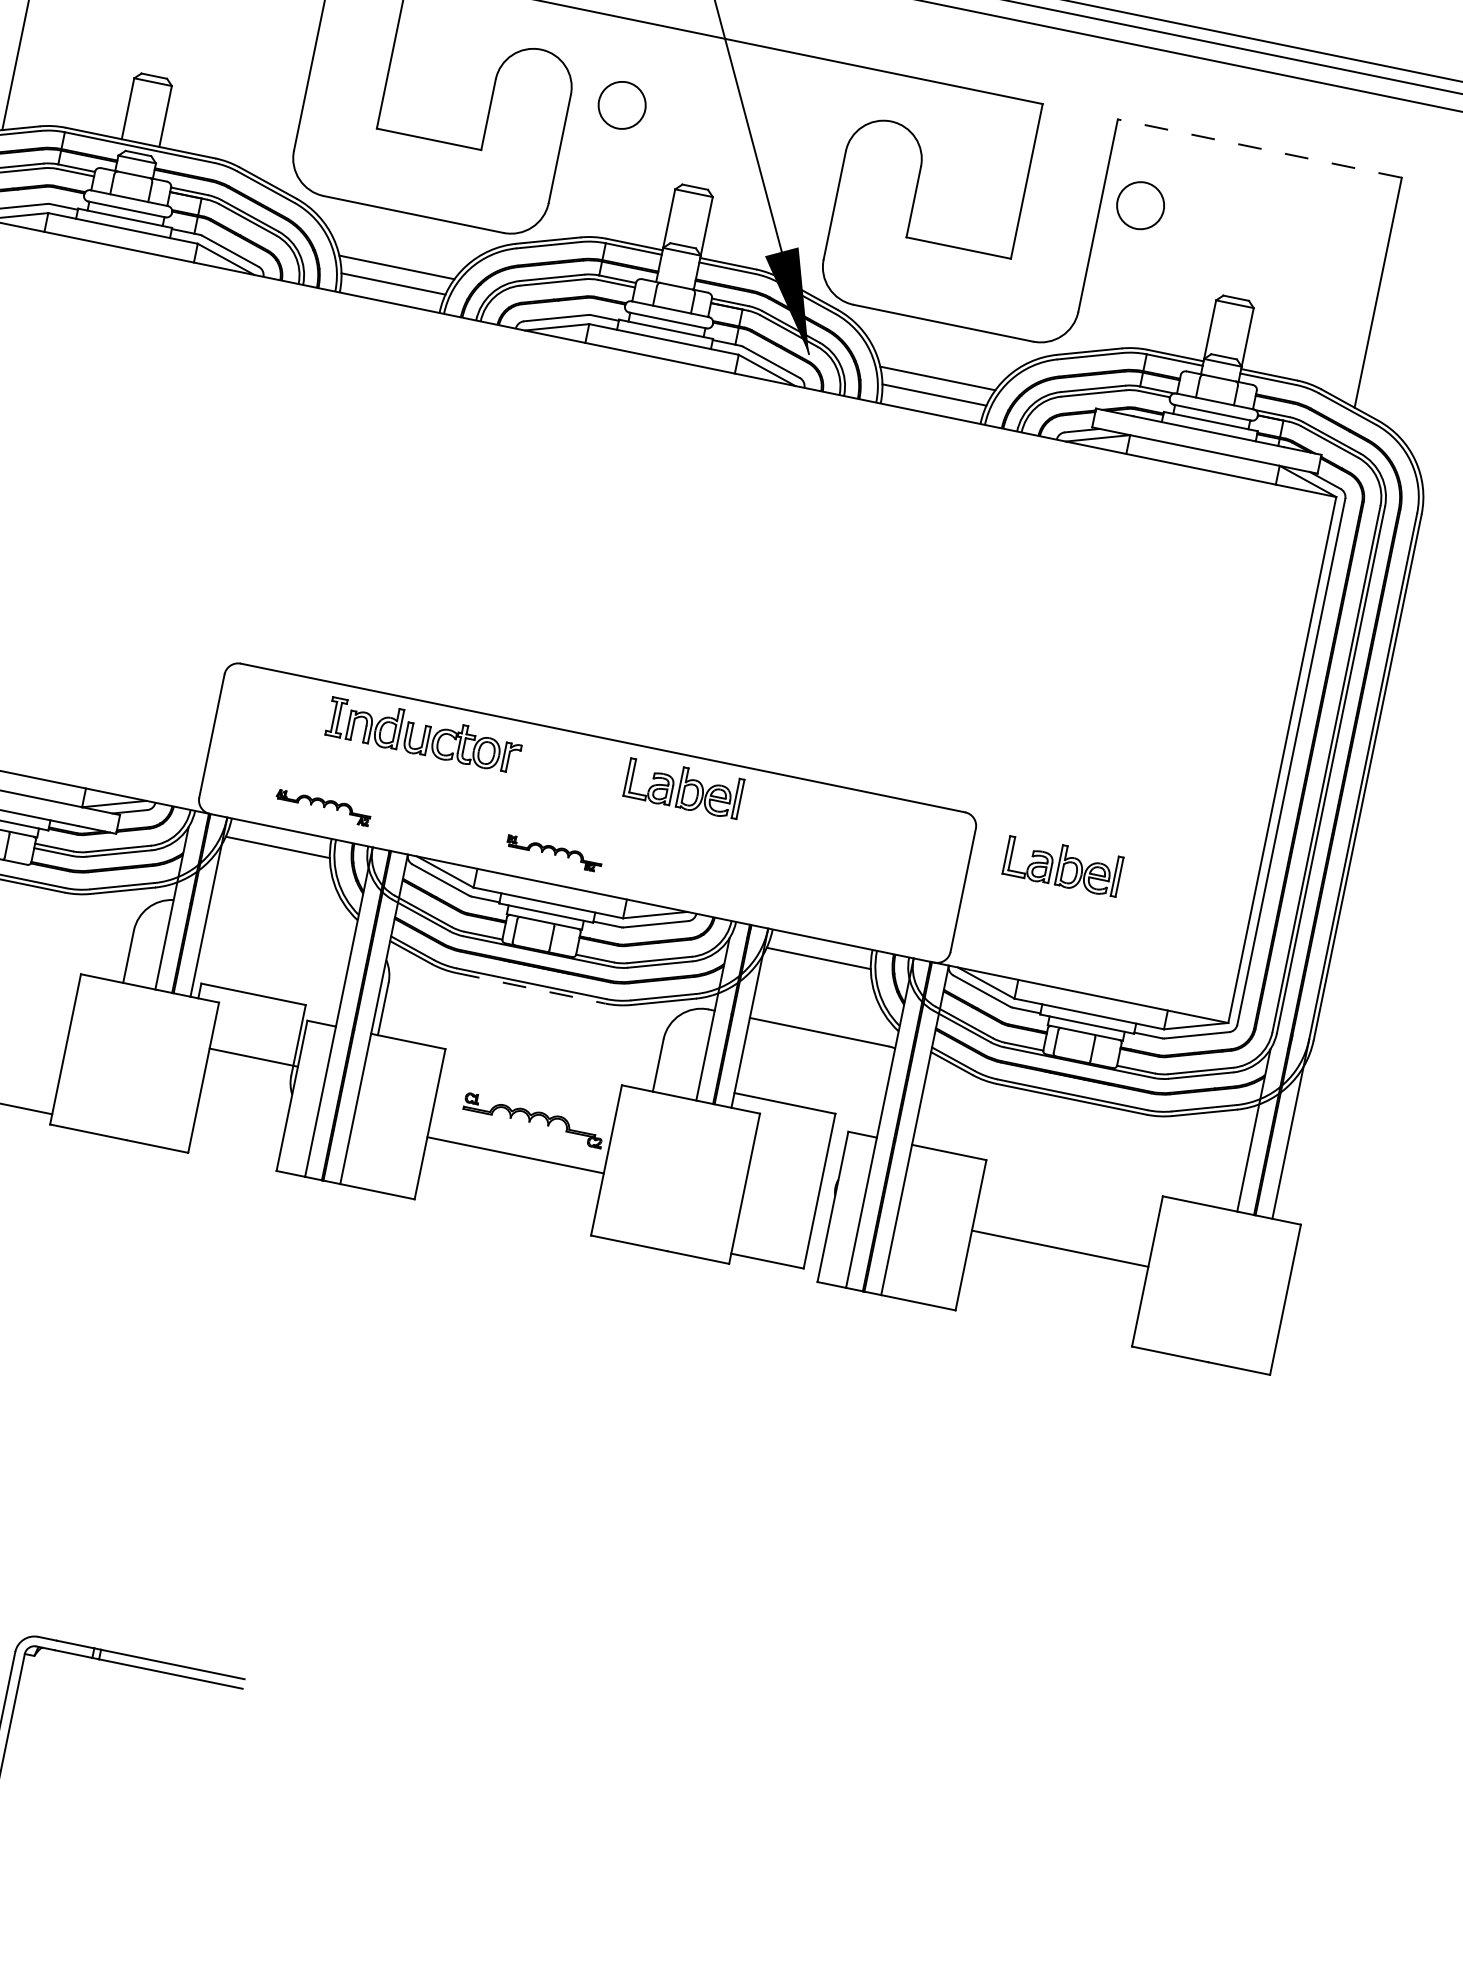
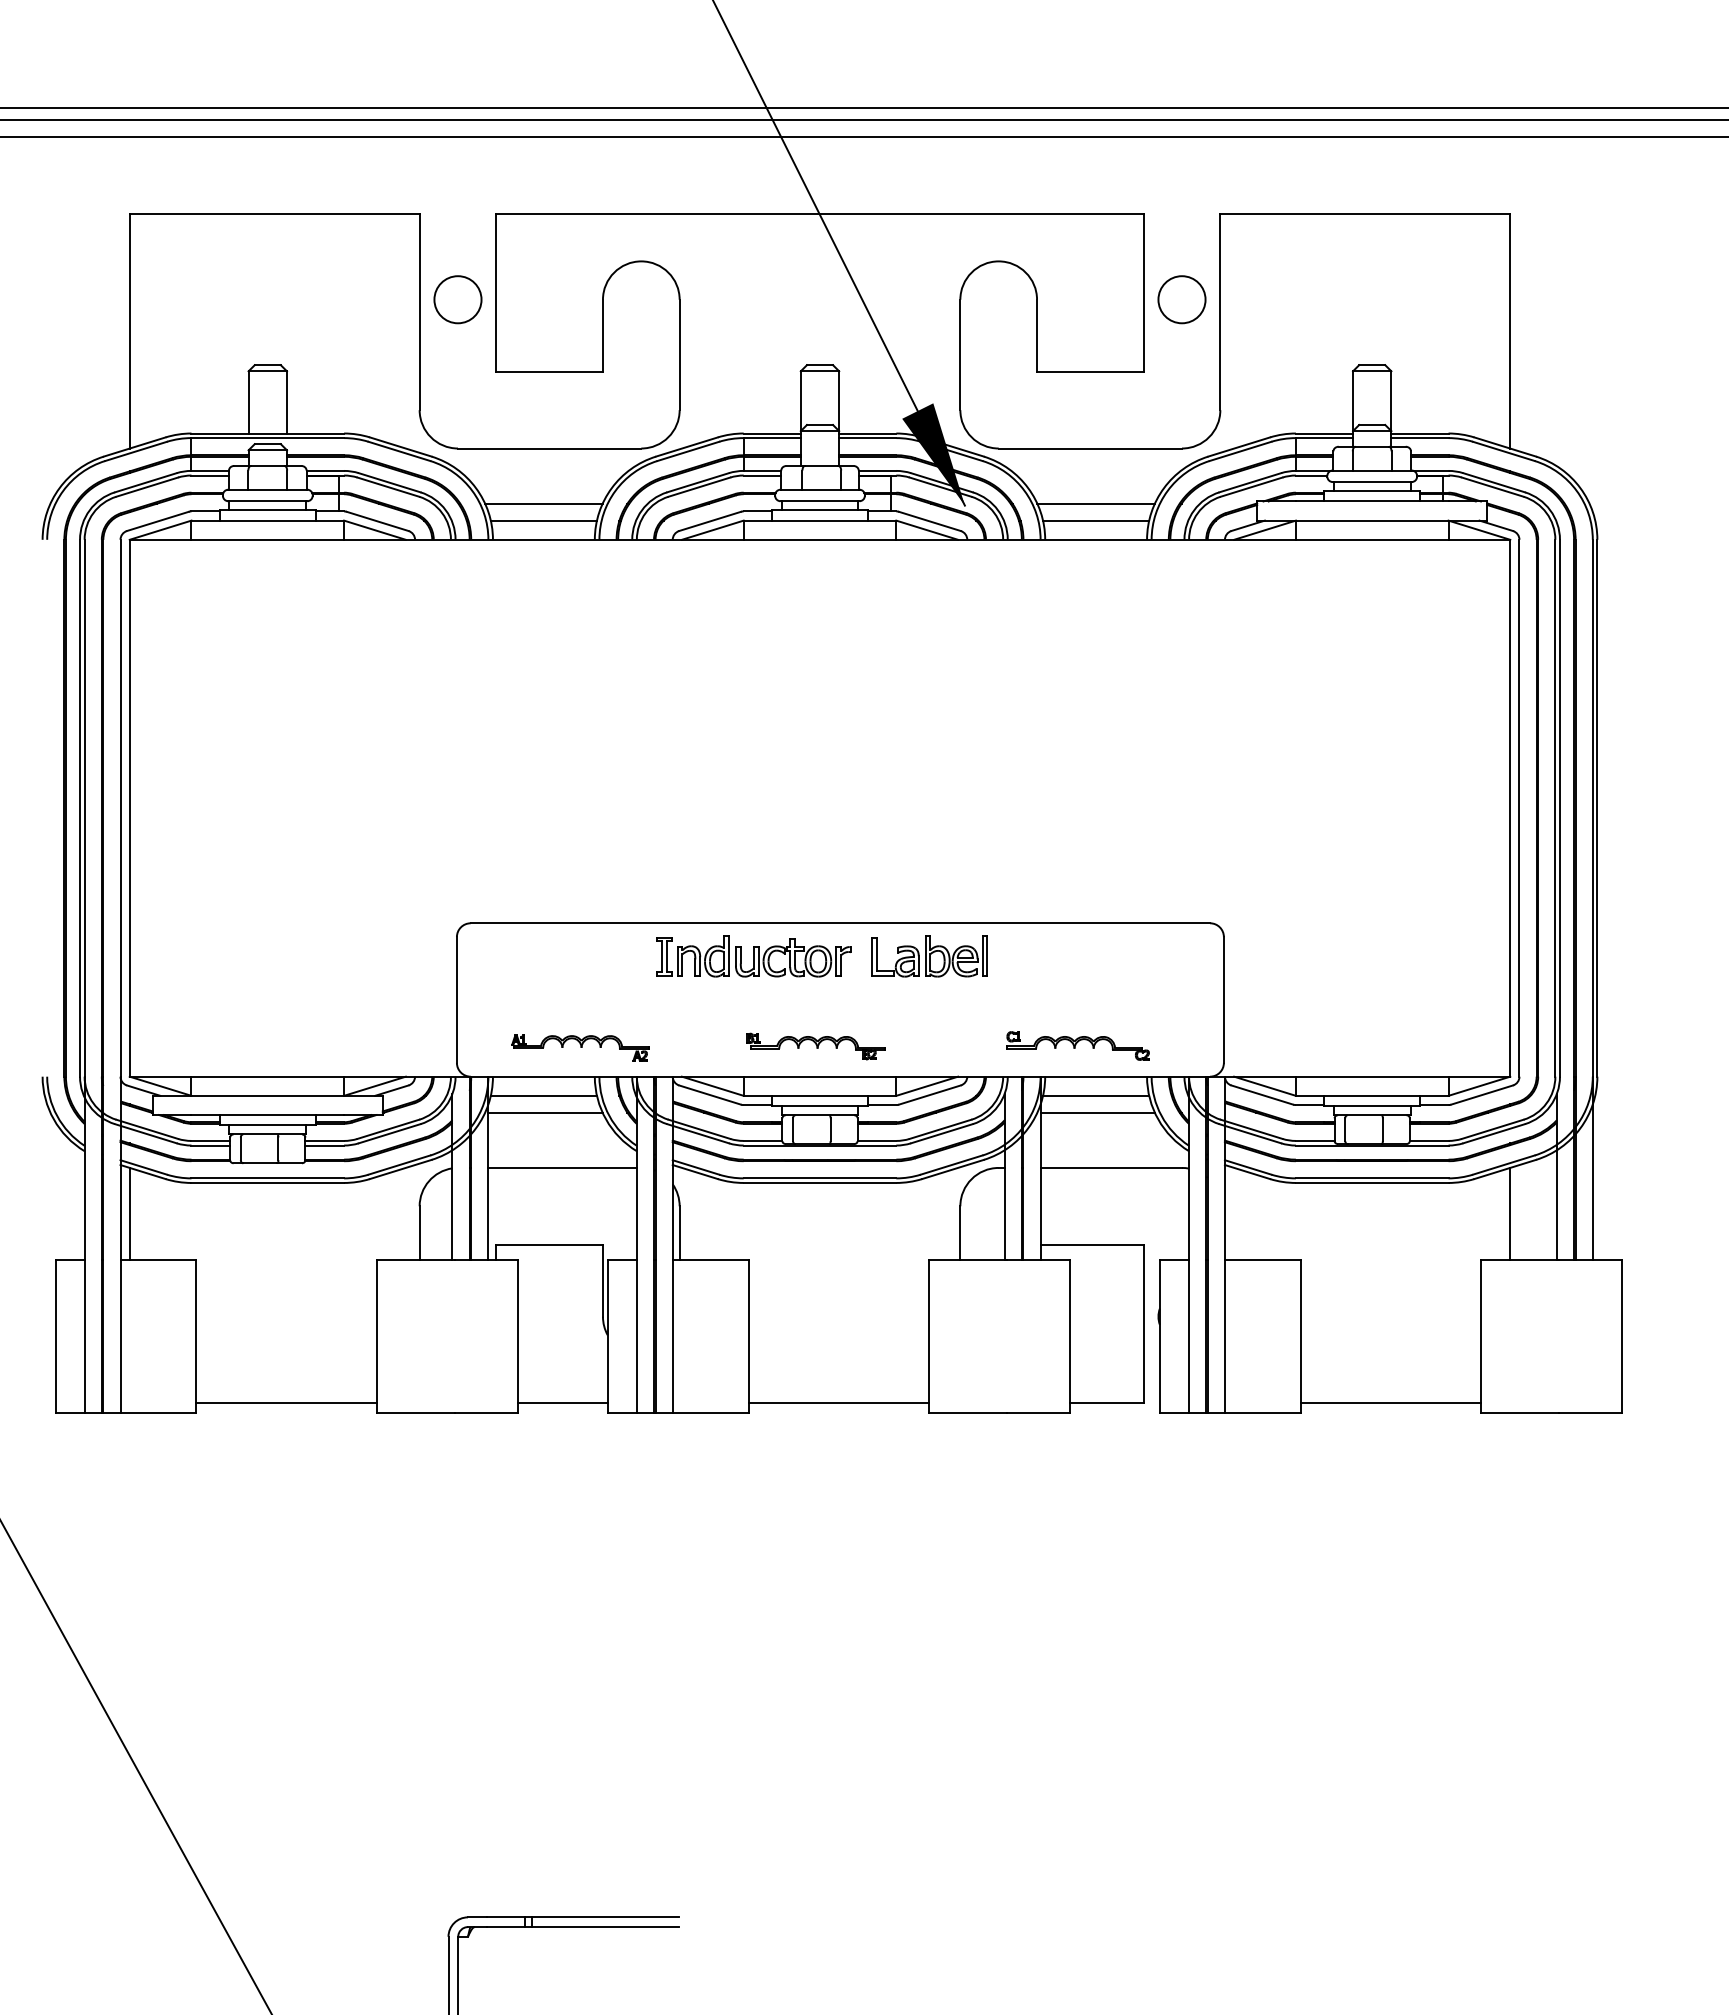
circle: (621, 105) -> (457, 299), moved
line: (1260, 148) -> (1365, 213), dashed -> solid
circle: (1140, 205) -> (1181, 299), moved
part: (424, 735) -> (753, 956), moved
part: (323, 807) -> (580, 1047), size x1.43
part: (553, 853) -> (815, 1046), size x1.43
line: (276, 864) -> (545, 1112), added
part: (1062, 866) -> (1316, 956), removed
line: (281, 921) -> (562, 1167), added
line: (816, 975) -> (1097, 1112), added
line: (531, 987) -> (820, 1182), dashed -> solid
line: (253, 1057) -> (562, 1402), moved
part: (532, 1119) -> (1077, 1045), moved
line: (515, 1155) -> (838, 1402), moved
line: (1201, 1157) -> (1510, 1213), added
line: (1059, 1248) -> (1390, 1402), moved

